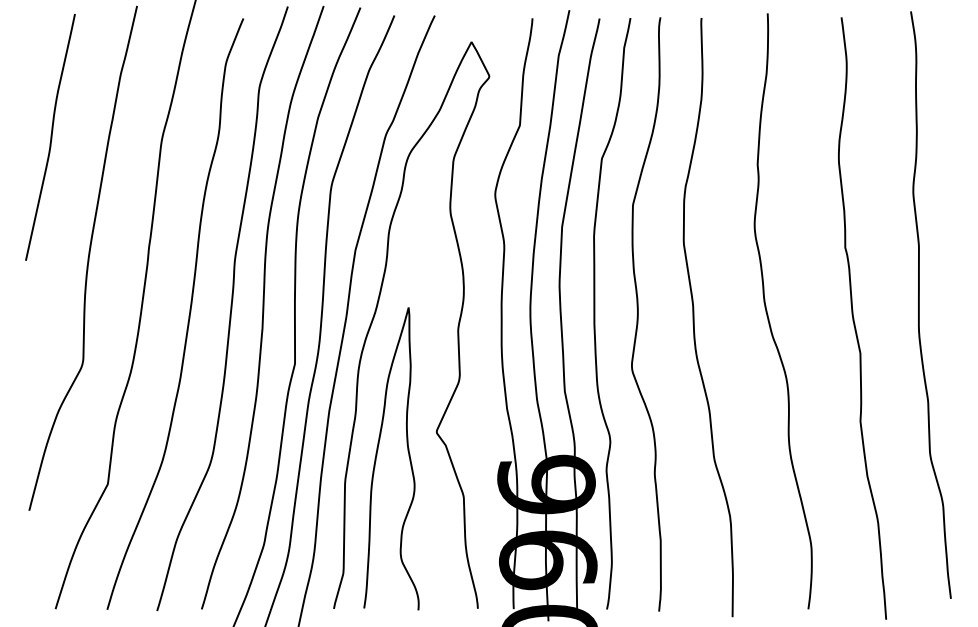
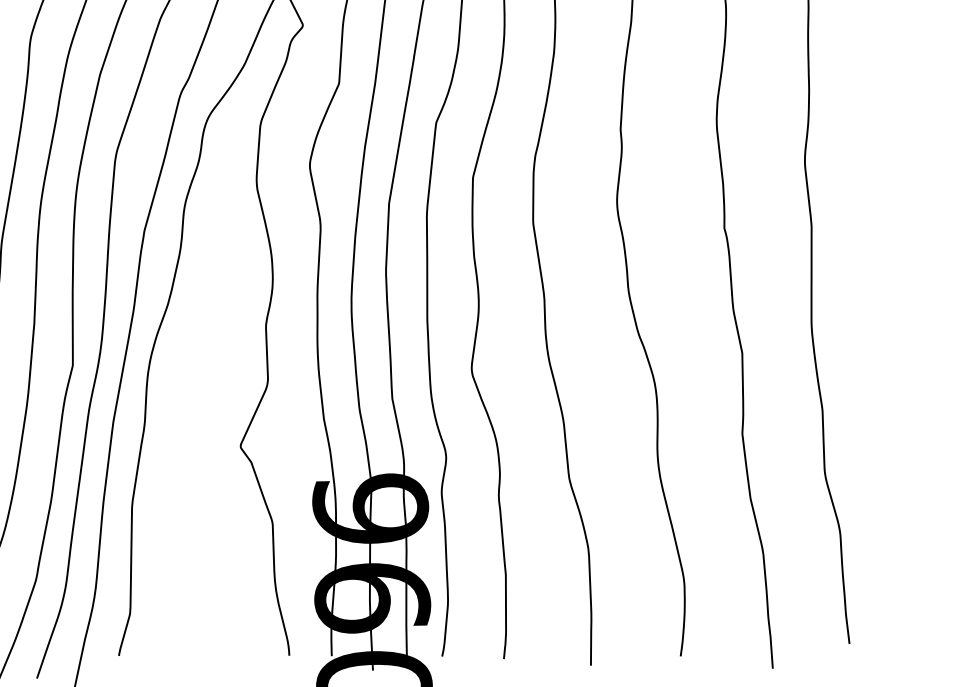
curve: (377, 455) -> (170, 474), removed

